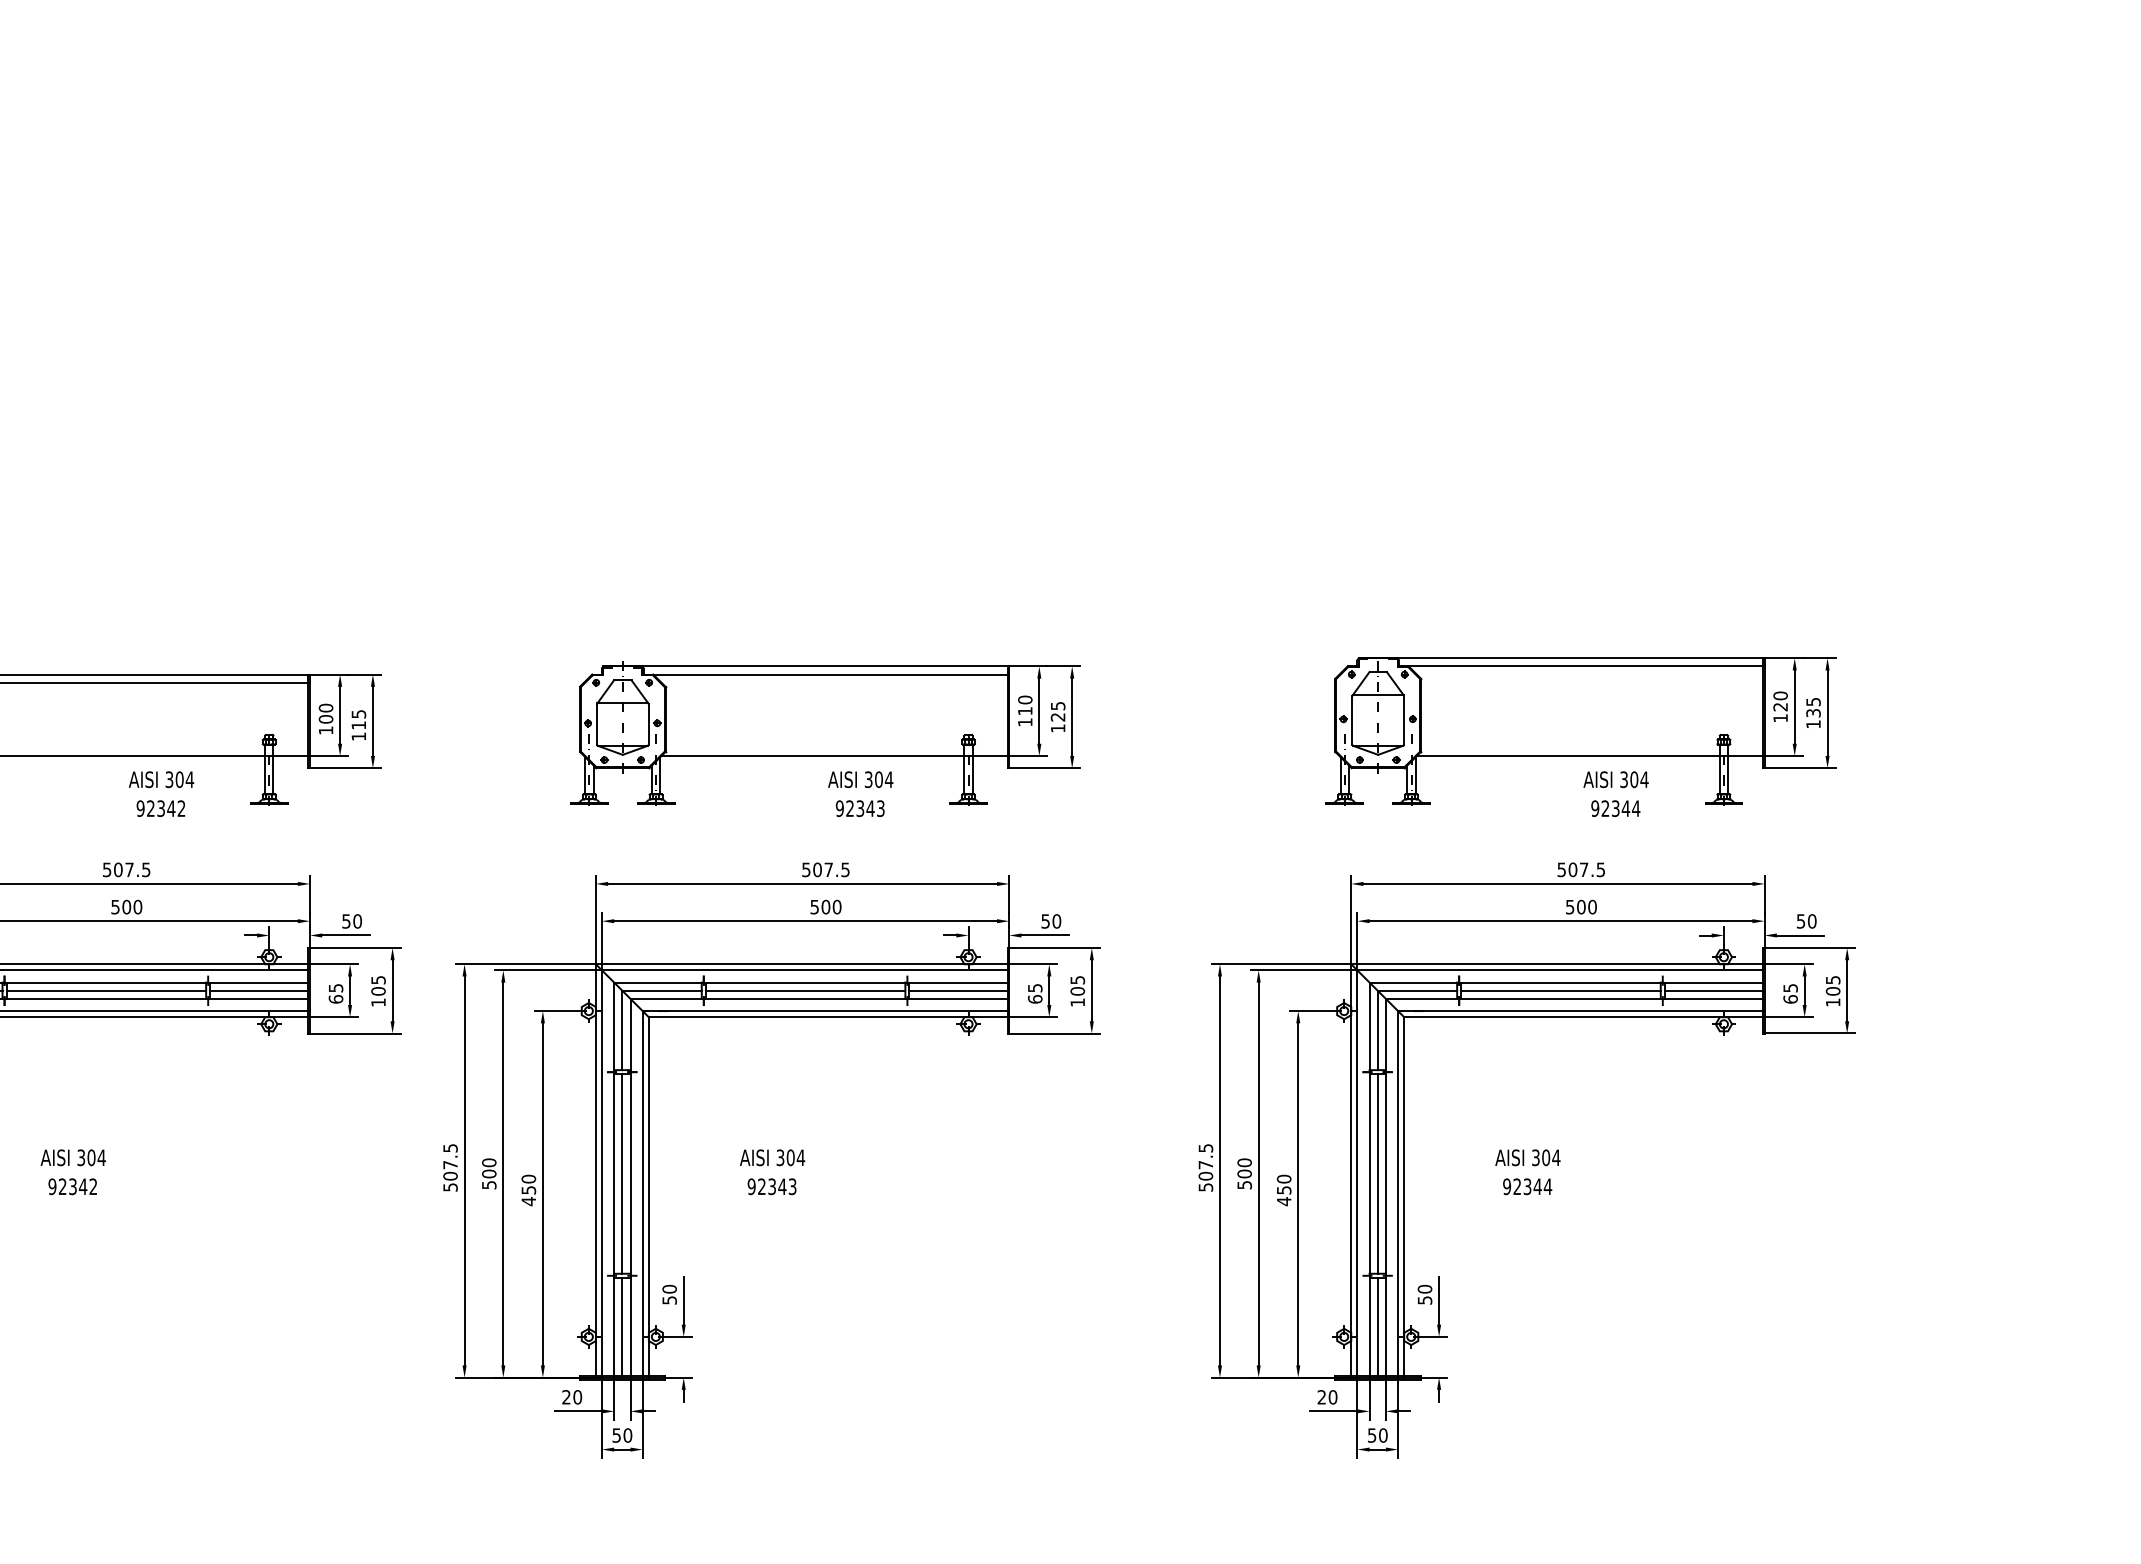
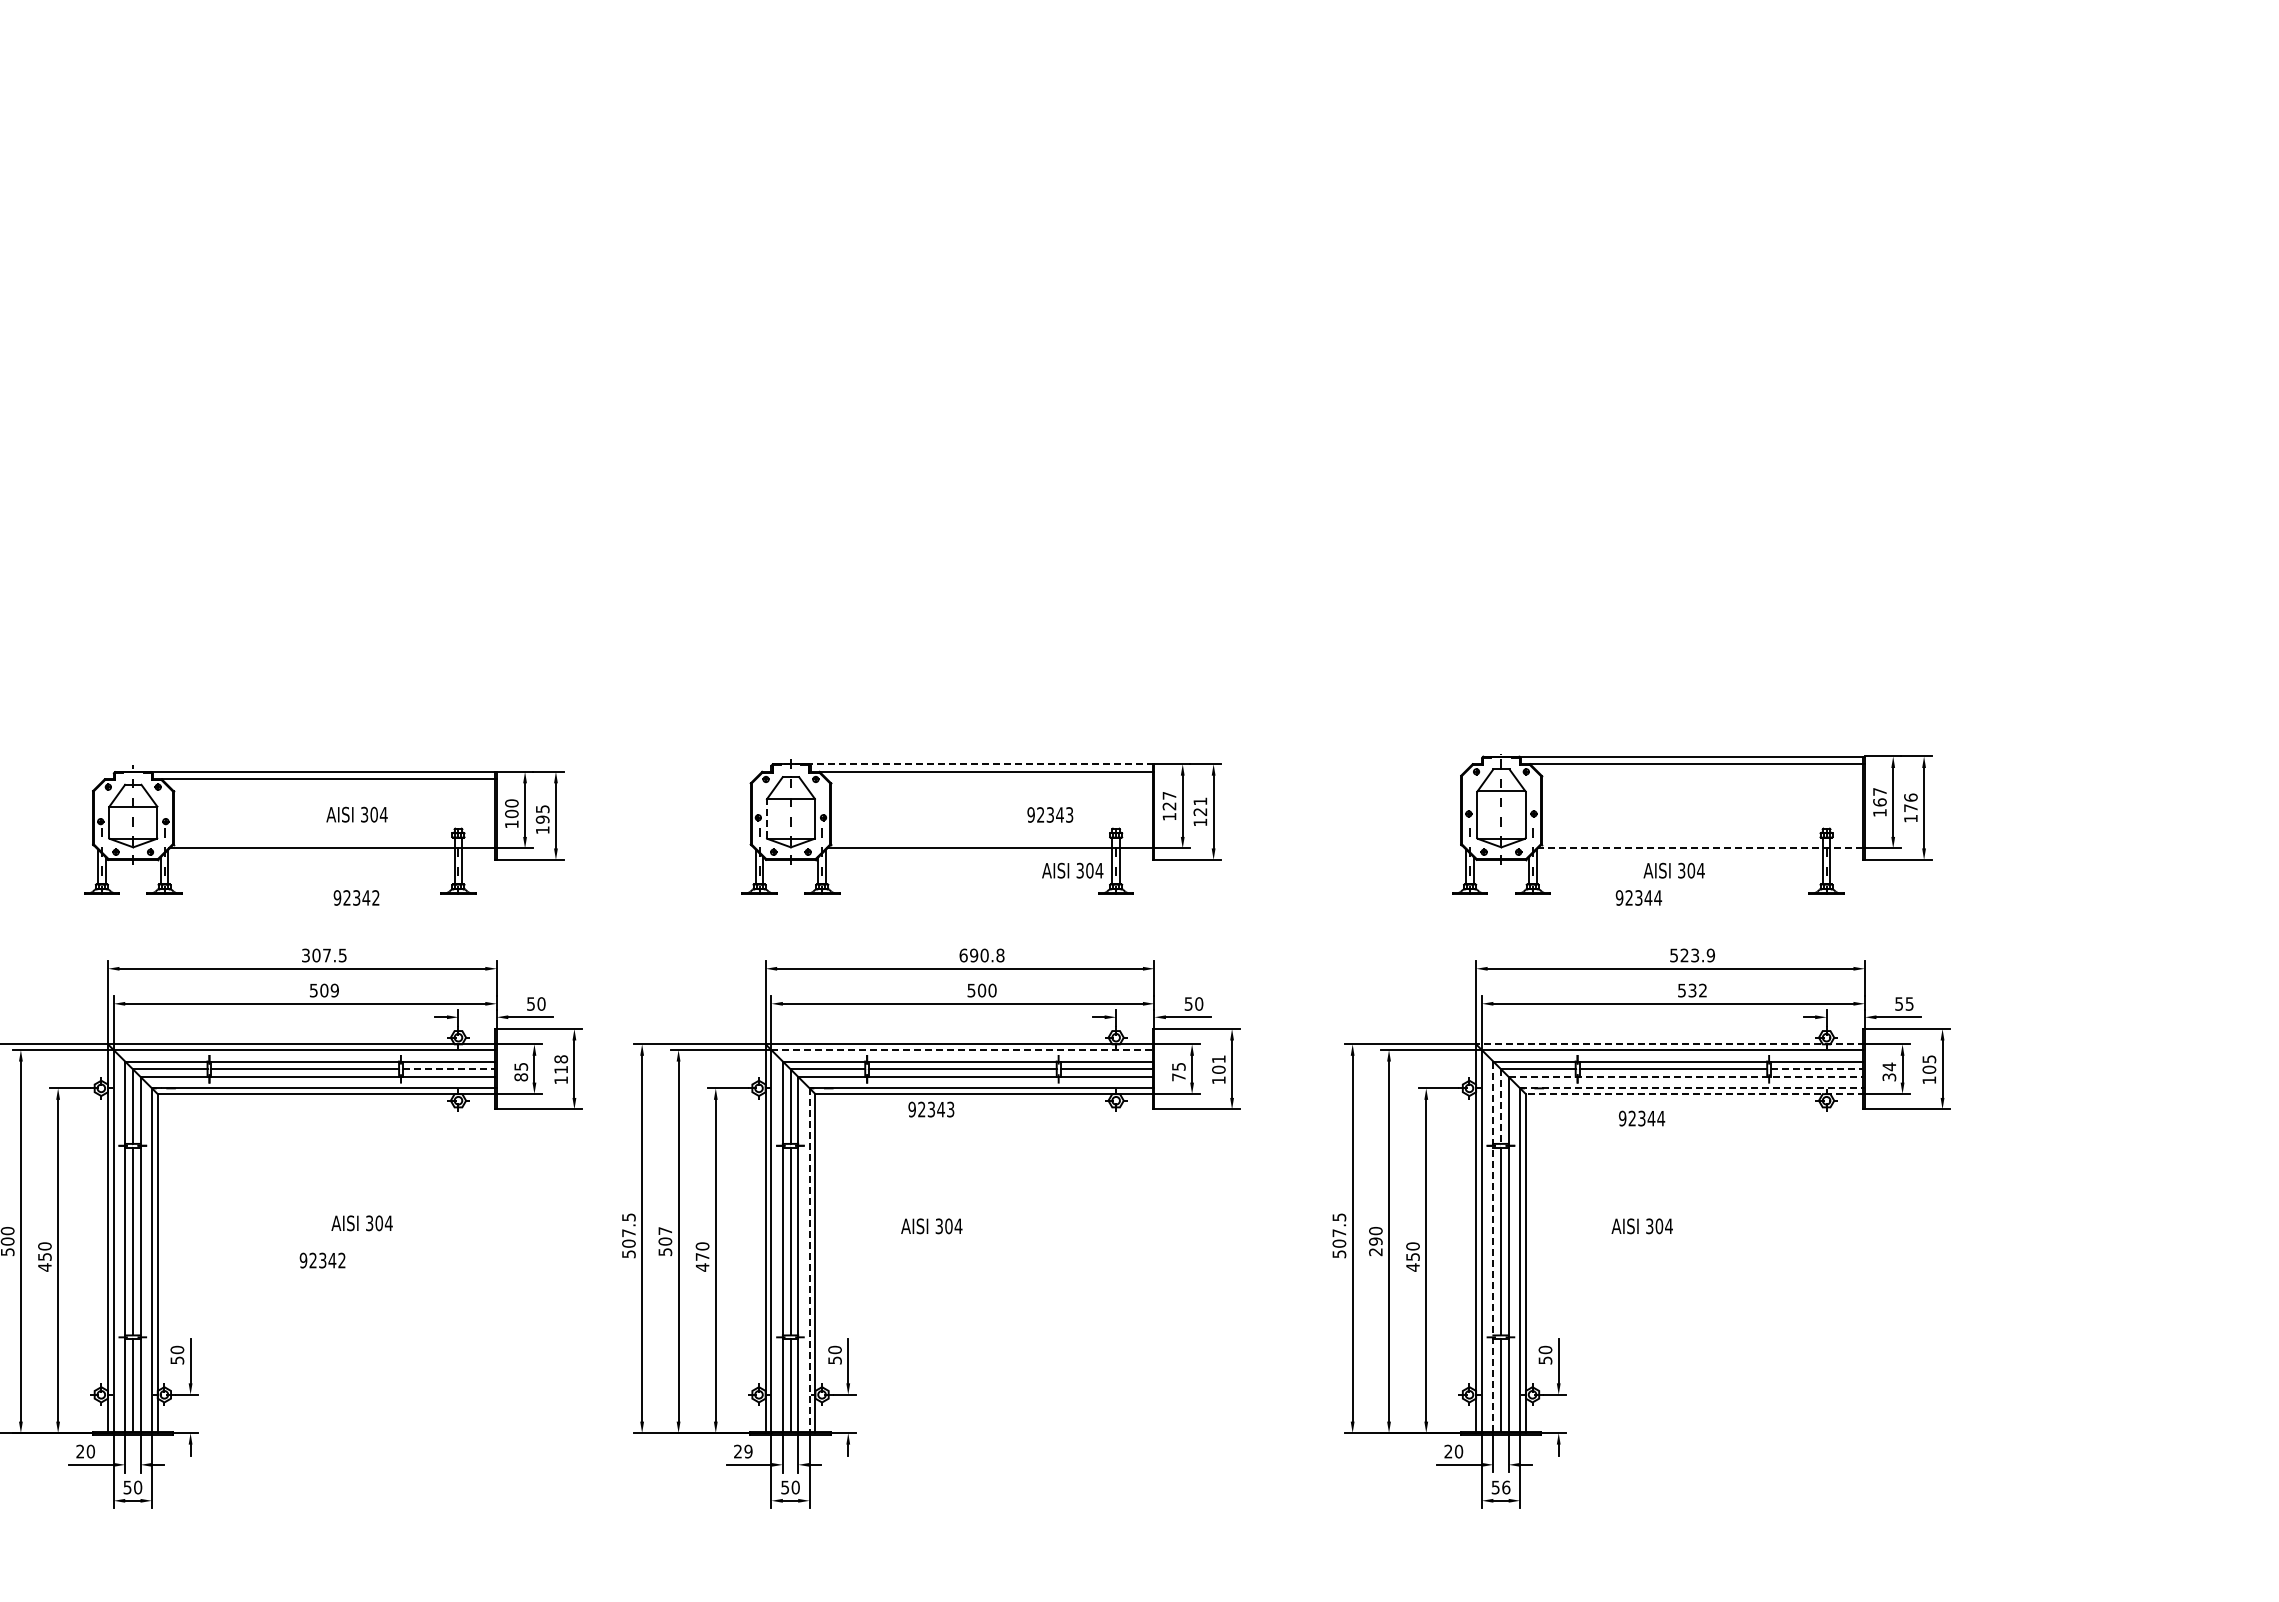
line: (806, 666) -> (963, 764), solid -> dashed
text: (1780, 700) -> (1879, 796), 120 -> 167
text: (1025, 705) -> (1169, 800), 110 -> 127
text: (1058, 706) -> (1200, 801), 125 -> 121
text: (1813, 707) -> (1910, 802), 135 -> 176
line: (596, 724) -> (766, 818), solid -> dashed
text: (358, 725) -> (542, 819), 115 -> 195
line: (1589, 756) -> (1700, 848), solid -> dashed
text: (160, 779) -> (356, 814), moved
text: (860, 779) -> (1072, 870), moved
text: (1615, 779) -> (1673, 870), moved
text: (860, 808) -> (1050, 814), moved
text: (1615, 808) -> (1638, 897), moved
text: (106, 868) -> (305, 954), 507.5 -> 307.5
text: (825, 869) -> (981, 955), 507.5 -> 690.8
text: (1586, 869) -> (1697, 955), 507.5 -> 523.9
text: (137, 907) -> (334, 990), 500 -> 509
text: (1586, 907) -> (1697, 990), 500 -> 532
text: (1812, 920) -> (1909, 1003), 50 -> 55
line: (1557, 964) -> (1670, 1044), solid -> dashed
line: (805, 970) -> (962, 1050), solid -> dashed
text: (1077, 980) -> (1218, 1059), 105 -> 101
text: (378, 985) -> (561, 1064), 105 -> 118
line: (259, 991) -> (449, 1069), solid -> dashed
line: (1714, 991) -> (1817, 1069), solid -> dashed
text: (1790, 993) -> (1889, 1071), 65 -> 34
line: (1574, 998) -> (1686, 1076), solid -> dashed
text: (335, 999) -> (520, 1077), 65 -> 85
text: (1034, 999) -> (1178, 1077), 65 -> 75
line: (1582, 1011) -> (1693, 1088), solid -> dashed
line: (1584, 1017) -> (1695, 1094), solid -> dashed
line: (1378, 1031) -> (1501, 1107), solid -> dashed
text: (72, 1157) -> (361, 1223), moved
text: (489, 1163) -> (665, 1231), 500 -> 507
text: (1244, 1179) -> (1375, 1246), 500 -> 290
line: (1369, 1180) -> (1493, 1247), solid -> dashed
text: (72, 1186) -> (322, 1260), moved
text: (772, 1186) -> (931, 1109), moved
text: (1528, 1186) -> (1642, 1118), moved
text: (528, 1189) -> (702, 1256), 450 -> 470
line: (642, 1195) -> (809, 1261), solid -> dashed
text: (577, 1397) -> (748, 1451), 20 -> 29
text: (1383, 1435) -> (1506, 1487), 50 -> 56

